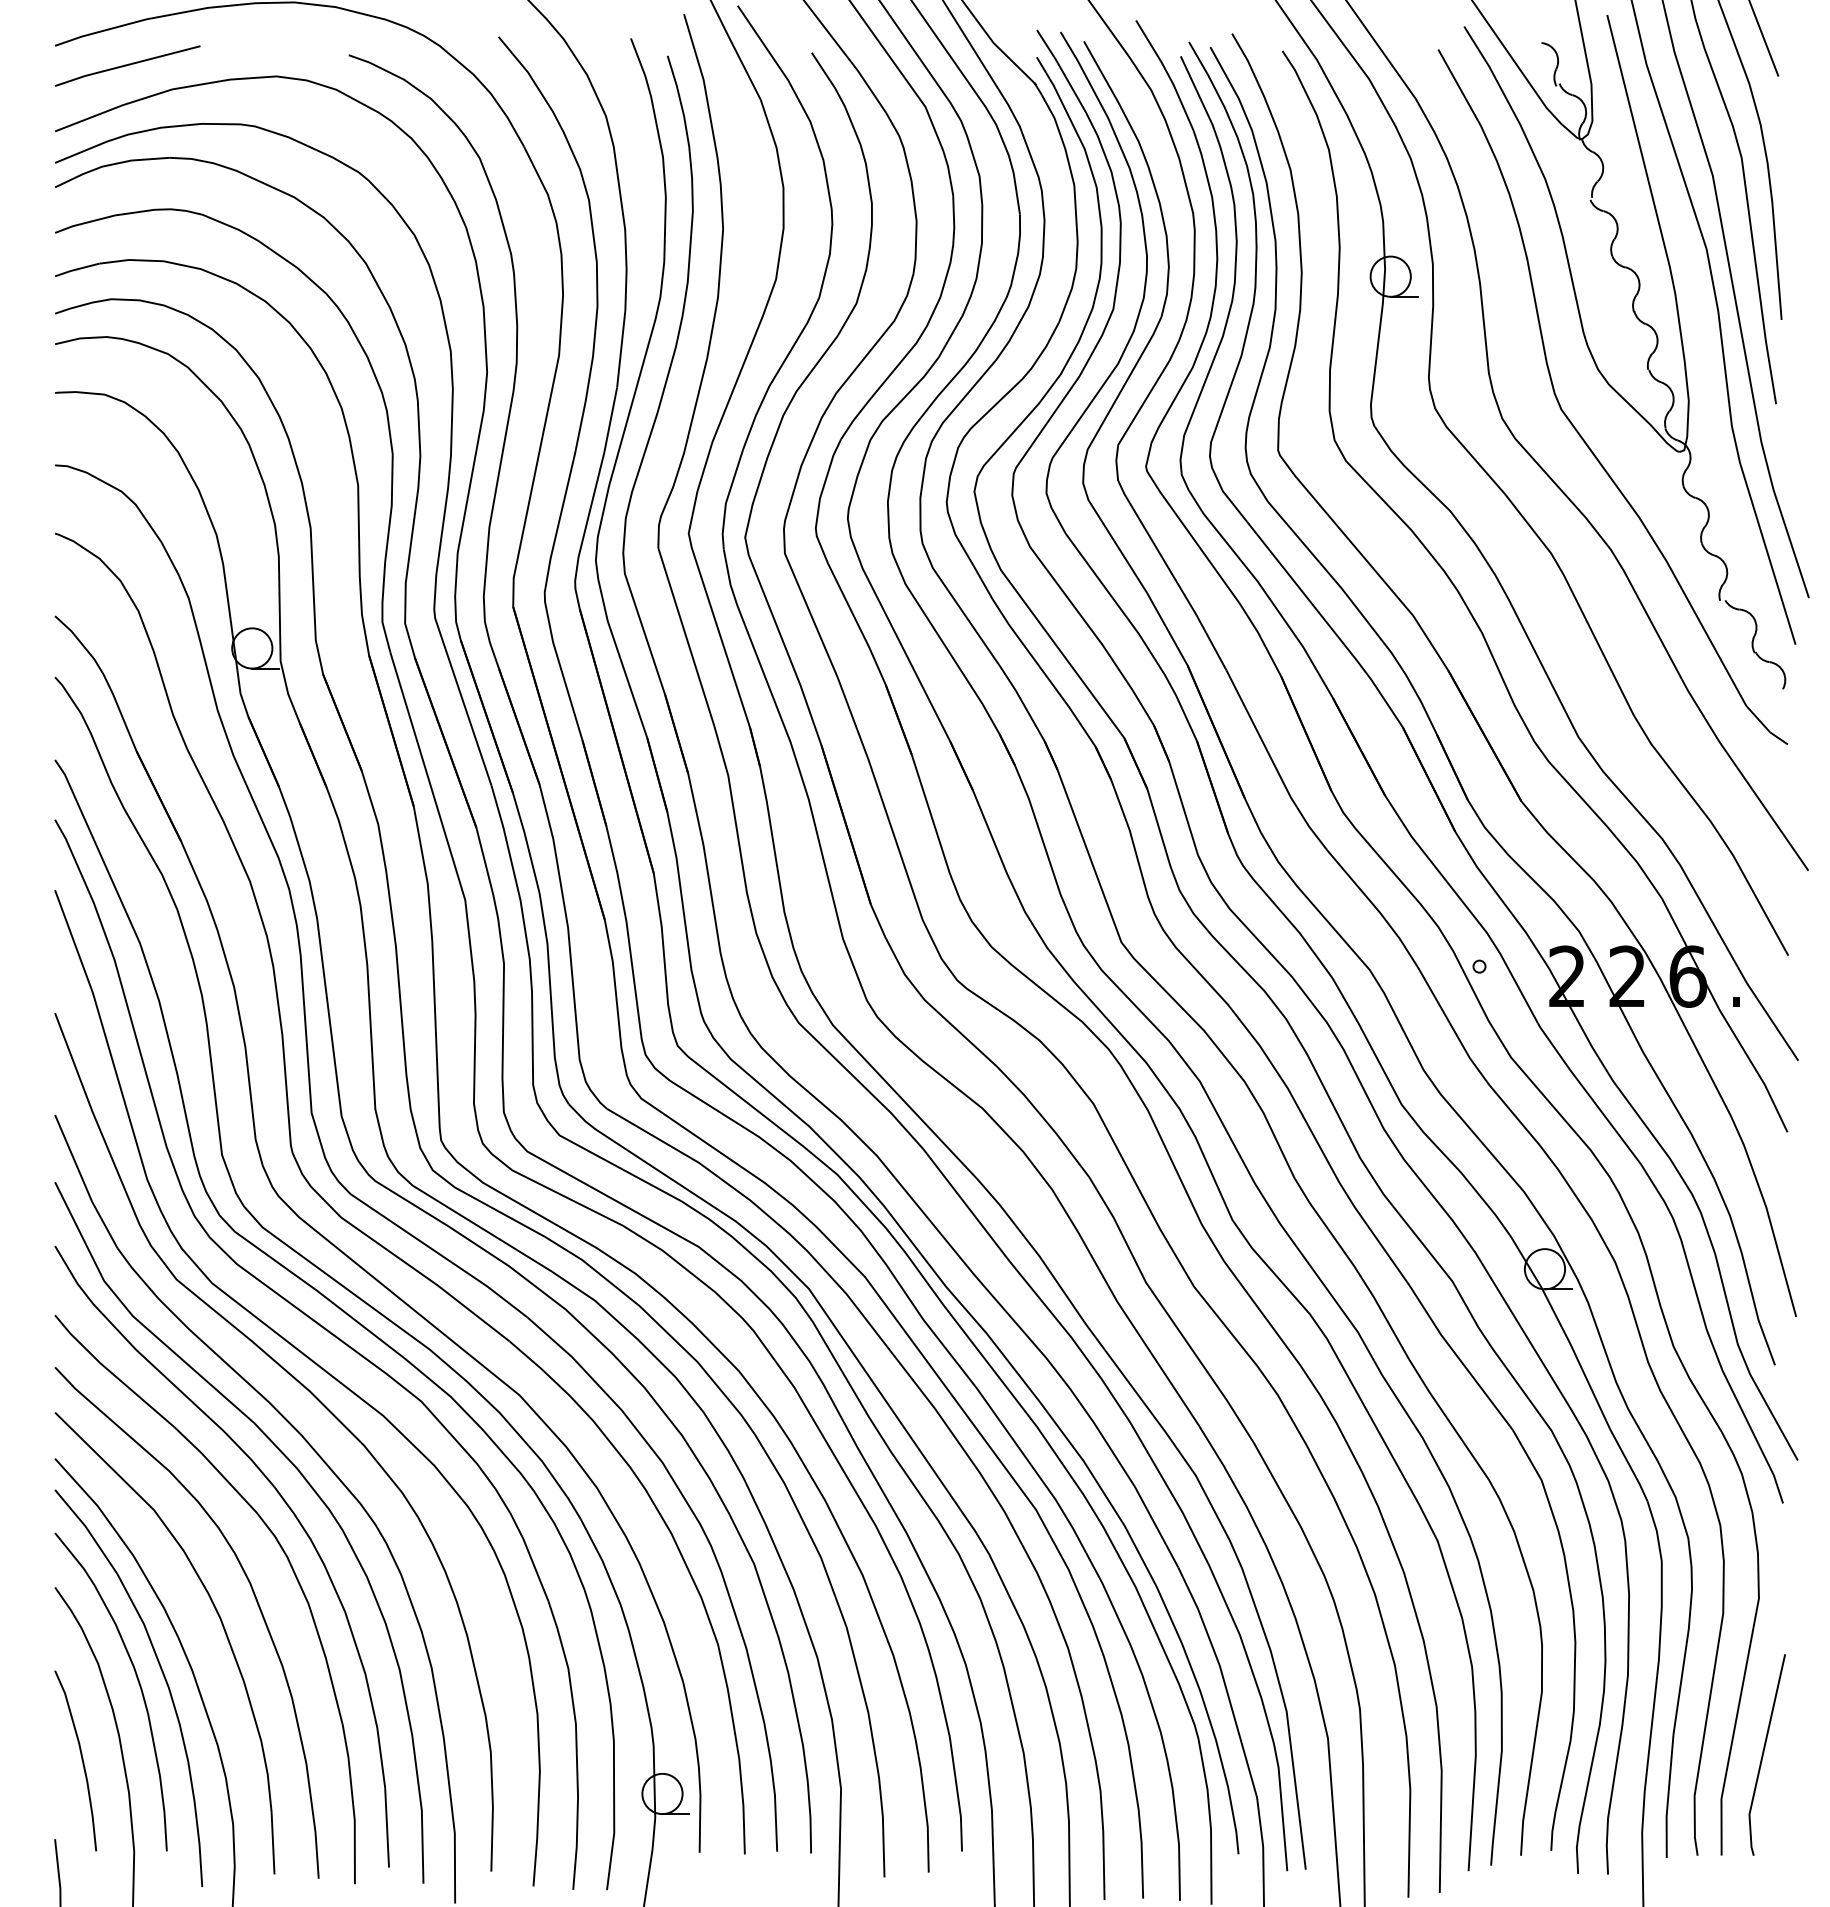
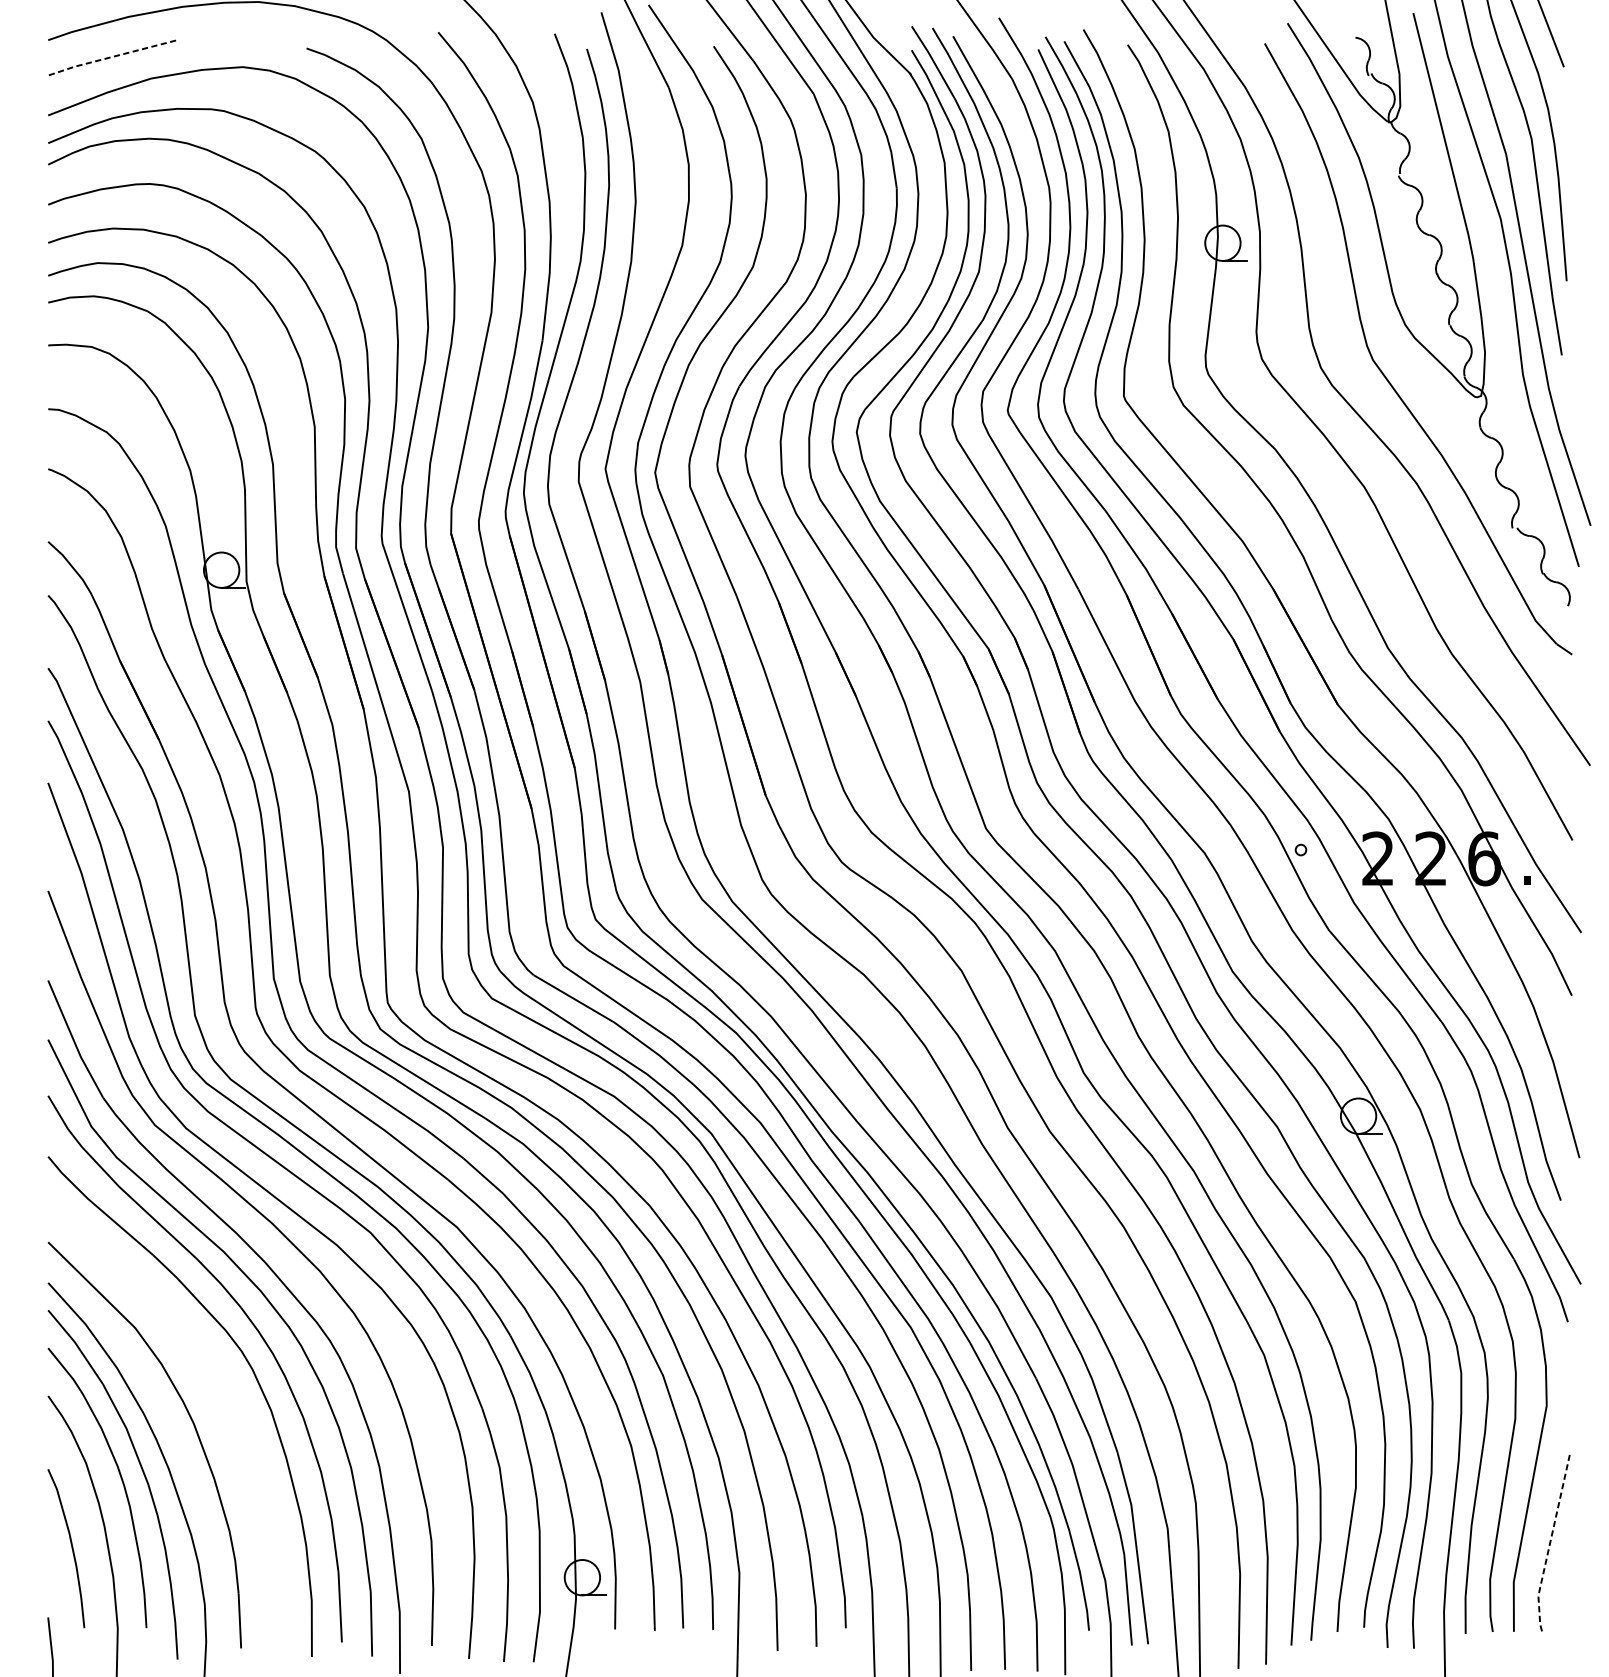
line: (126, 65) -> (111, 57), solid -> dashed
curve: (255, 1600) -> (224, 1407), removed
line: (1762, 1756) -> (1549, 1544), solid -> dashed

